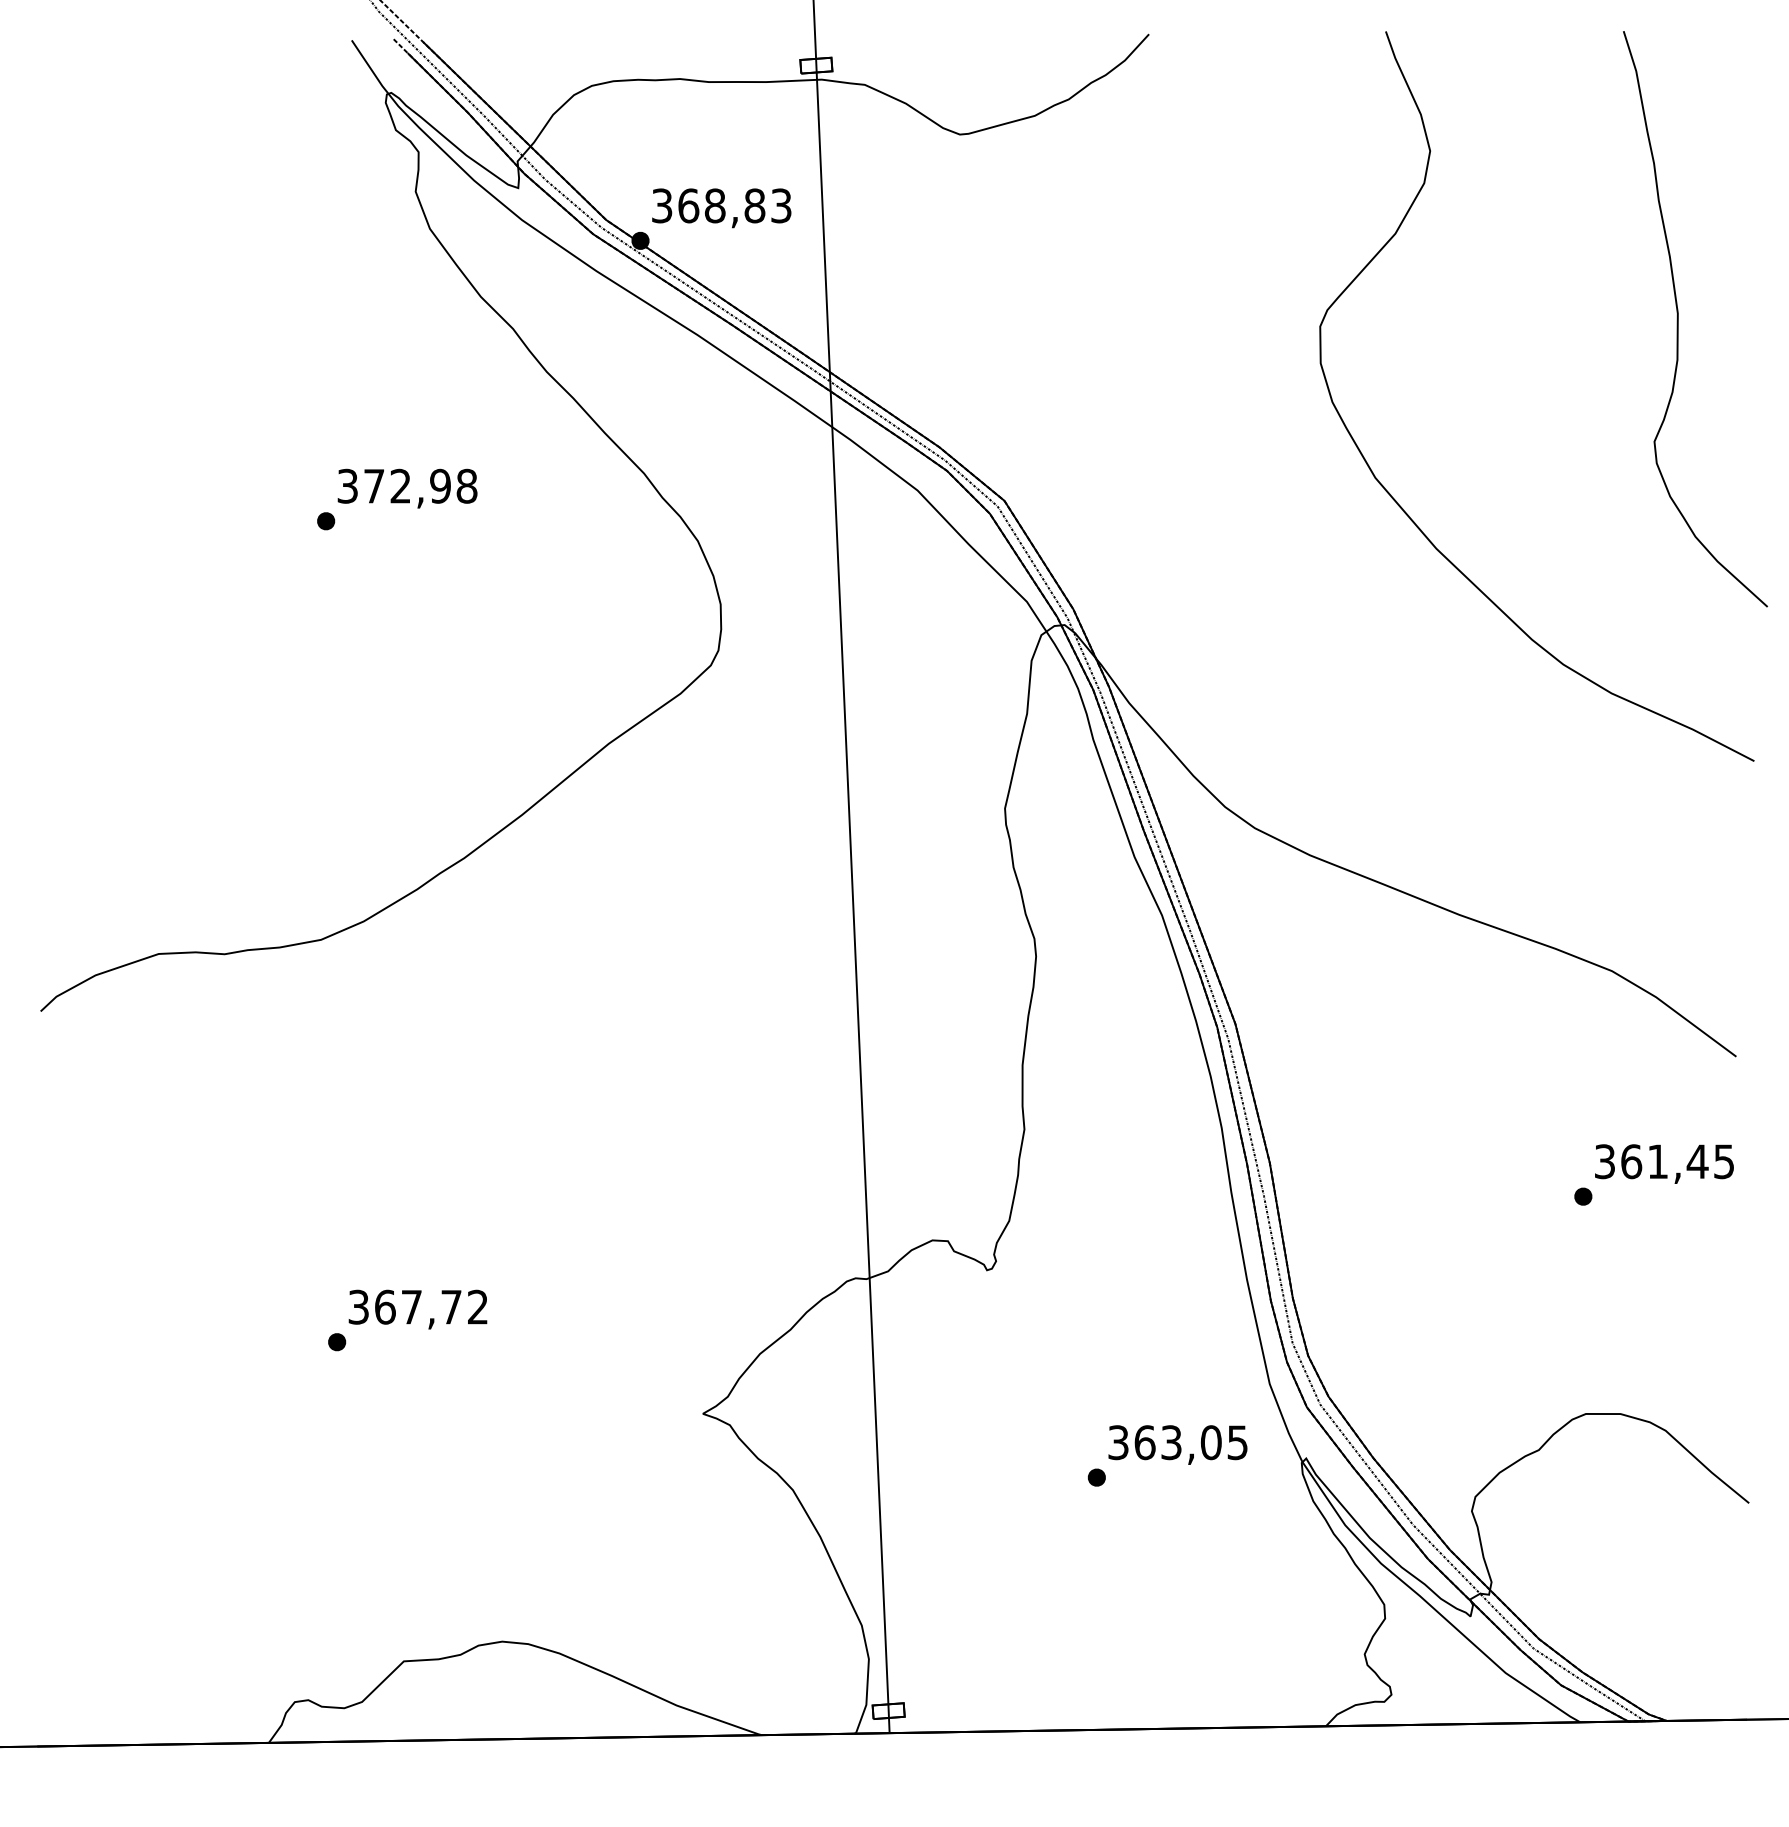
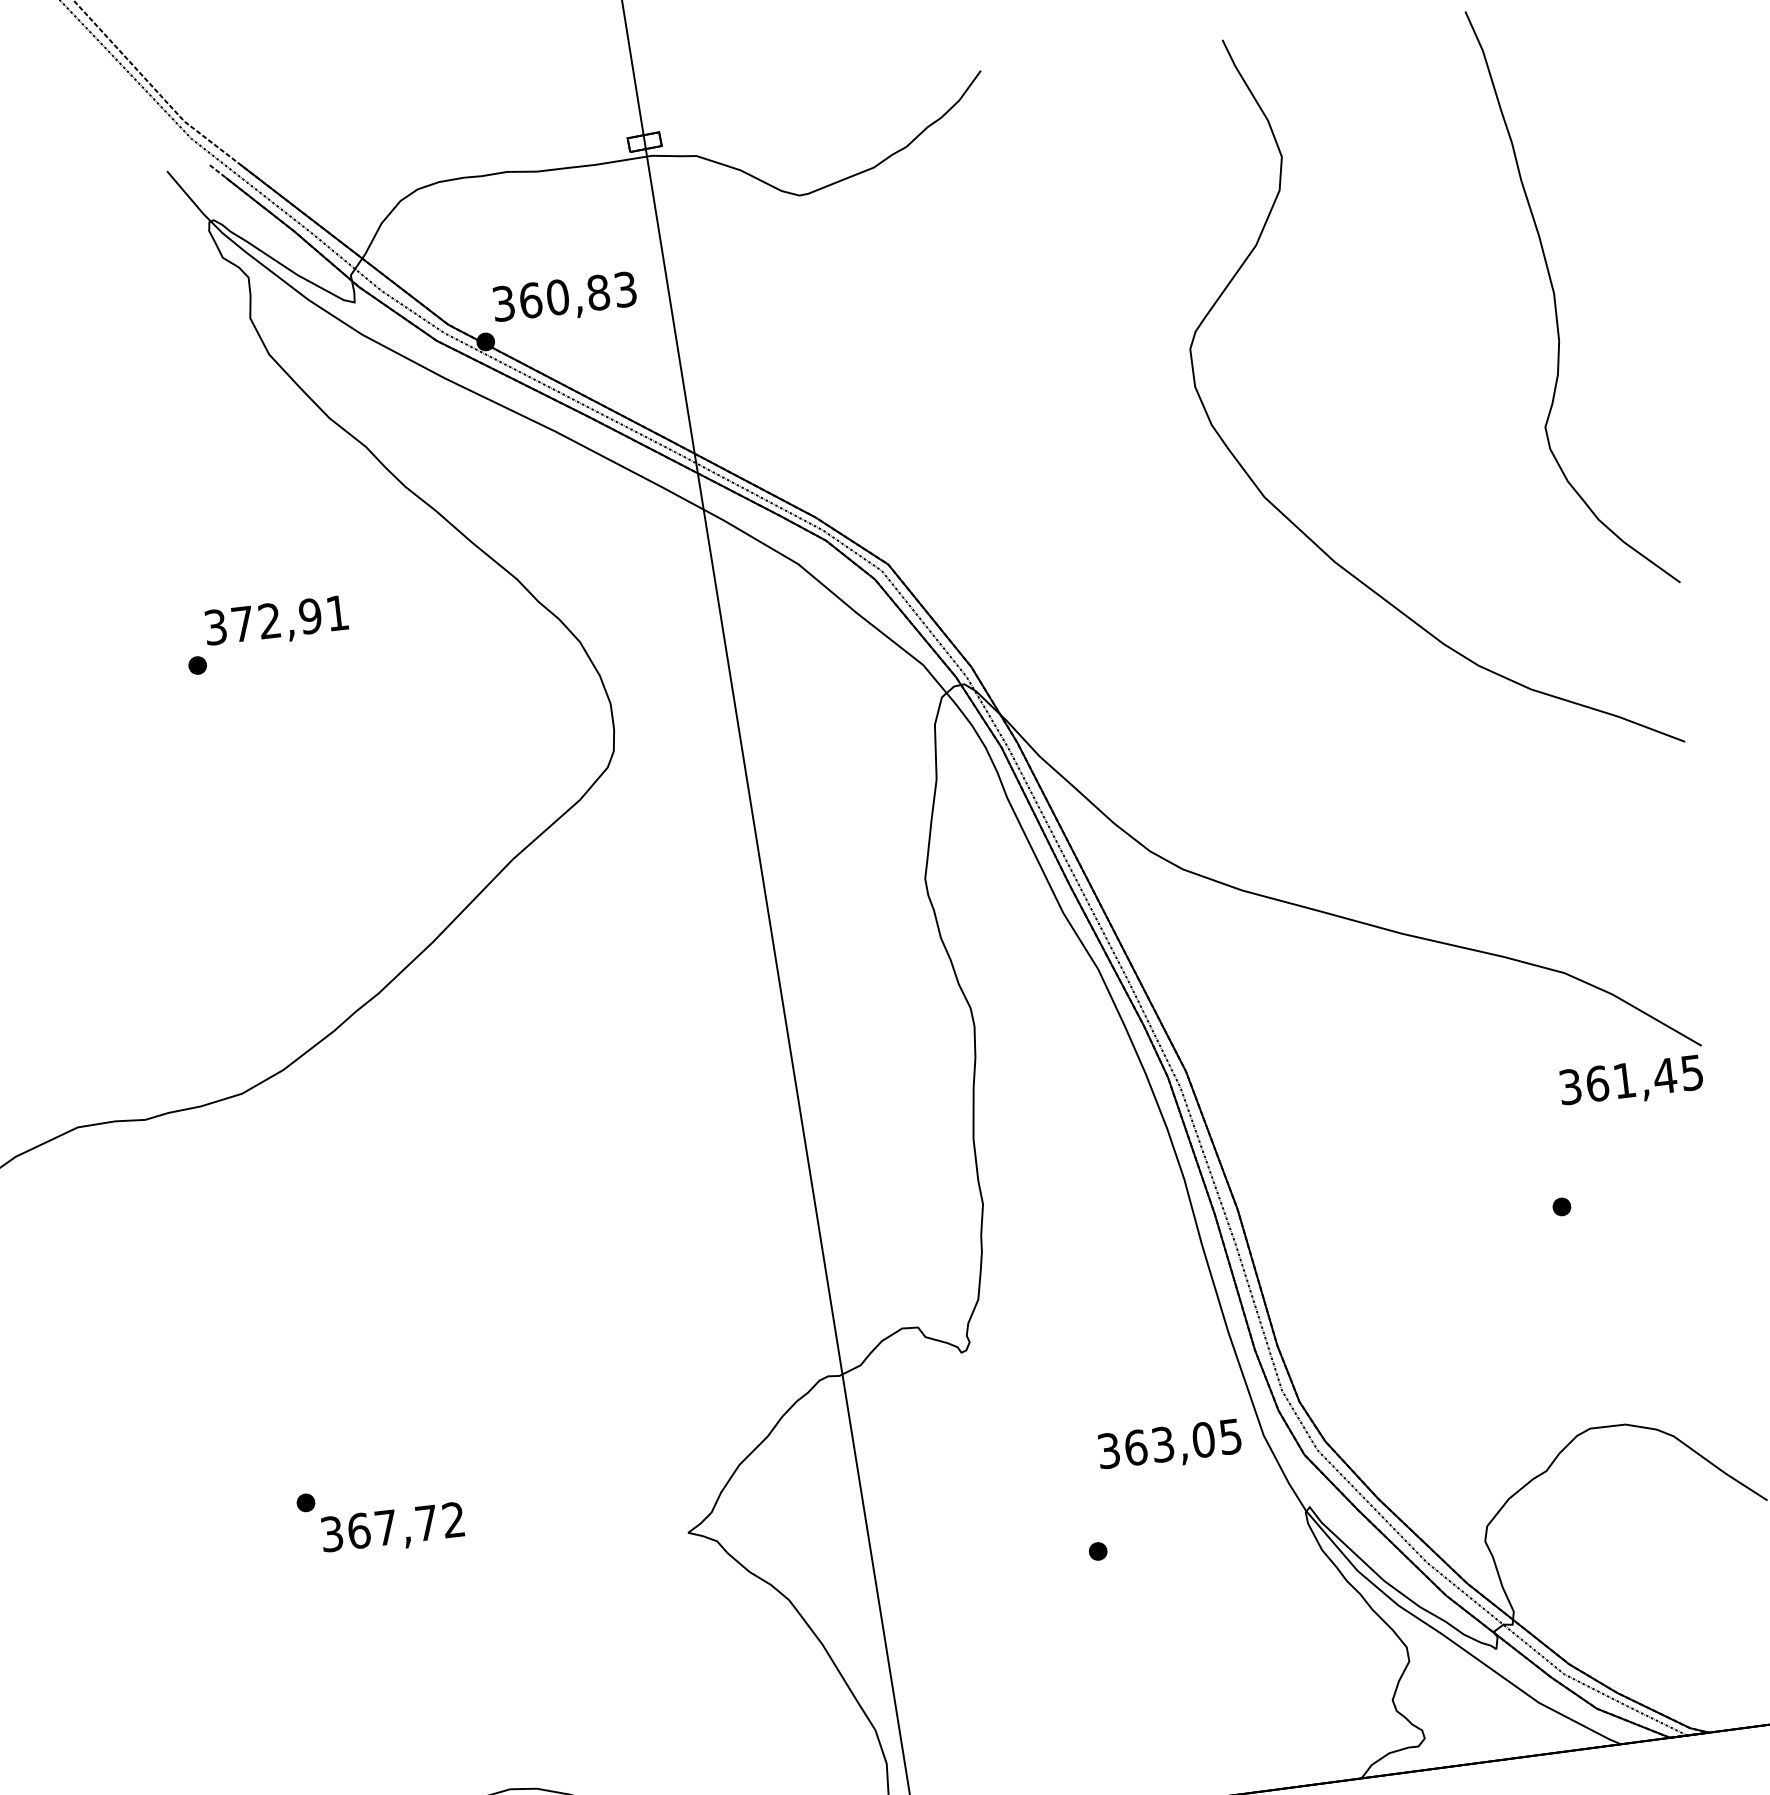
text: (714, 205) -> (557, 297), 368,83 -> 360,83
text: (466, 485) -> (336, 612), 372,98 -> 372,91
text: (1664, 1163) -> (1631, 1081), moved
text: (417, 1309) -> (392, 1529), moved
text: (1177, 1444) -> (1169, 1445), moved

